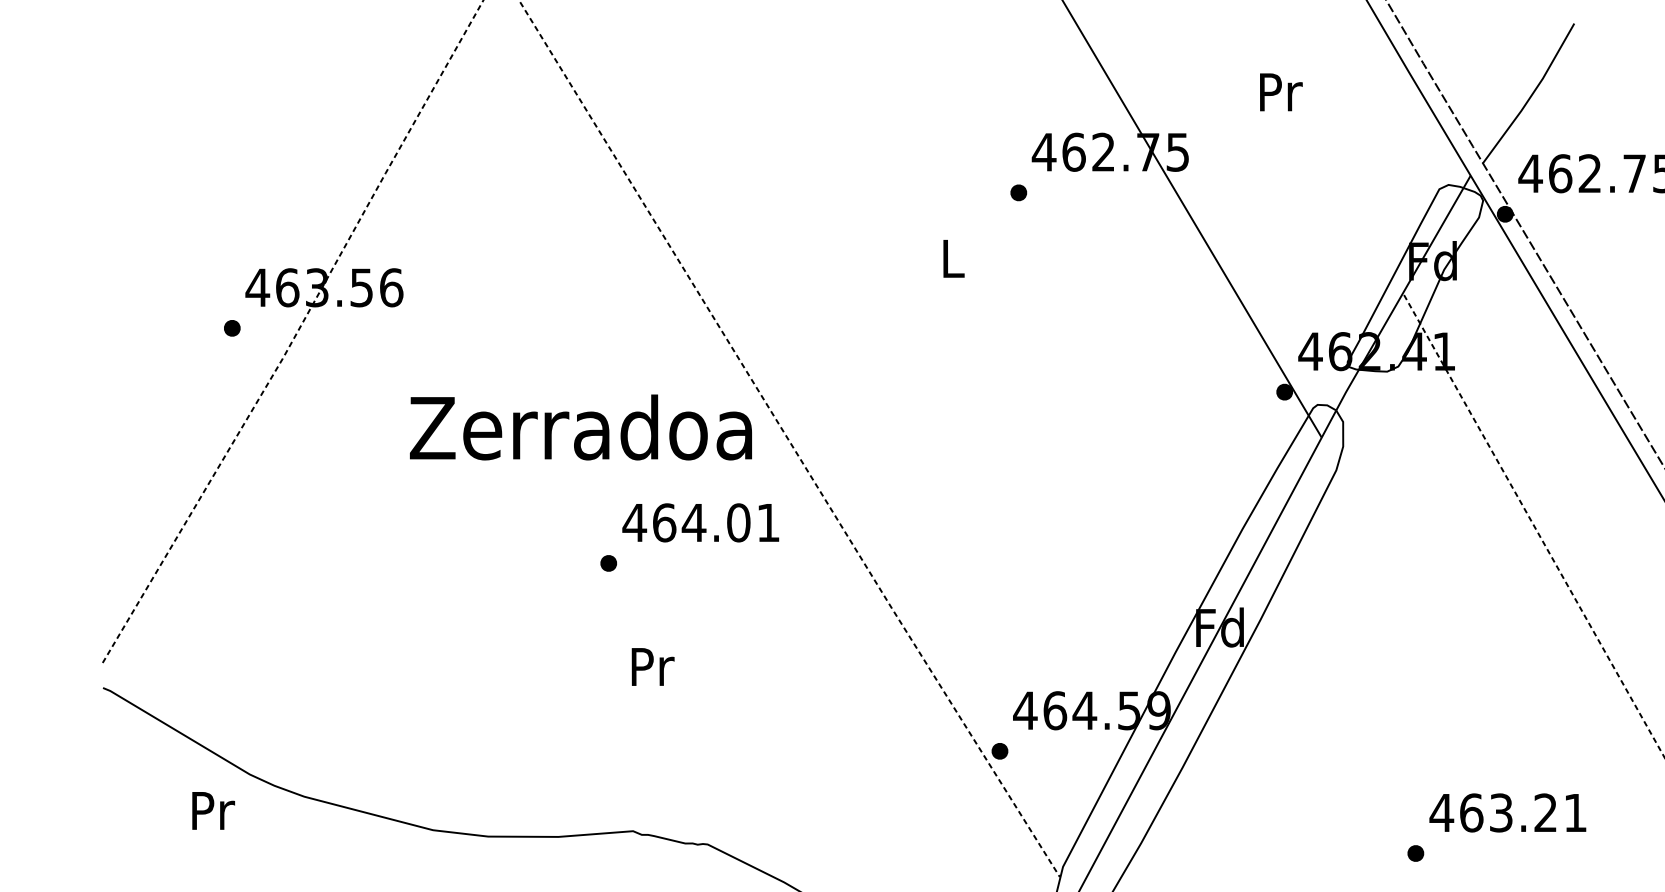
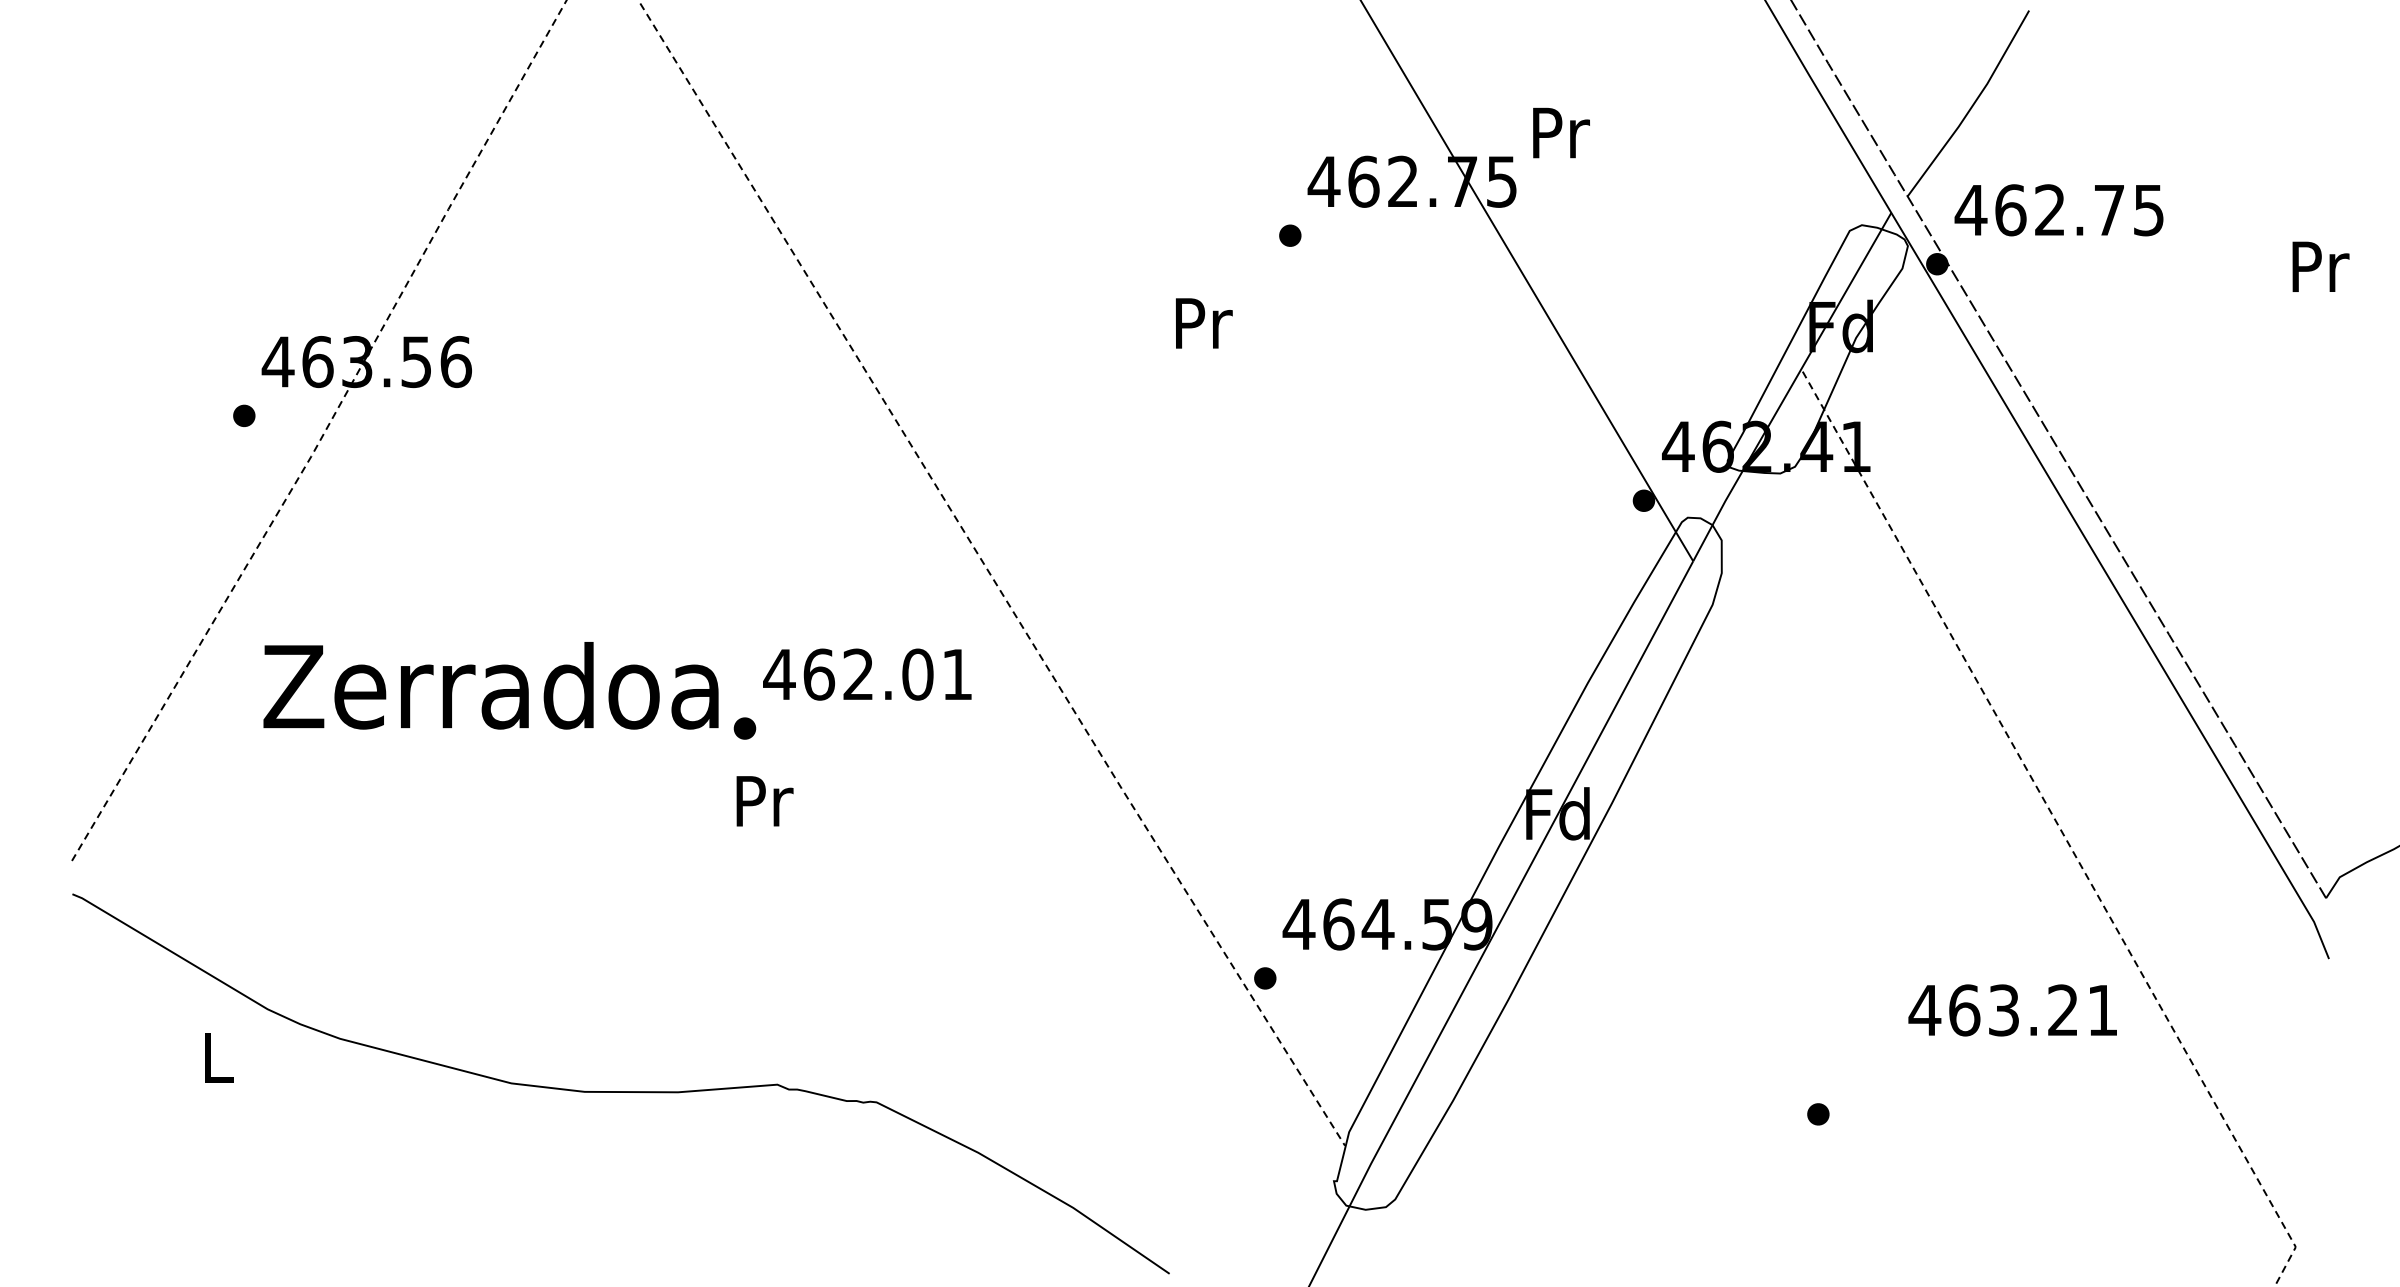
text: (1281, 91) -> (1561, 132), moved
text: (953, 258) -> (1203, 323), L -> Pr
text: (580, 427) -> (490, 685), moved
text: (694, 522) -> (858, 673), 464.01 -> 462.01
text: (652, 667) -> (764, 801), moved
text: (213, 810) -> (219, 1057), Pr -> L
text: (1507, 813) -> (2012, 1010), moved

